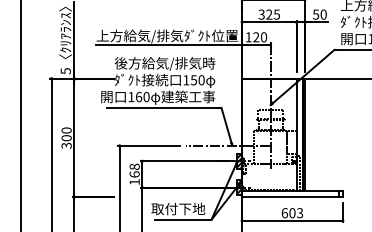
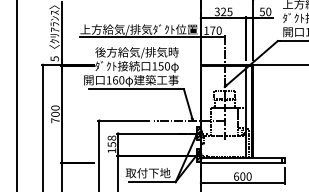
text: (256, 37) -> (212, 30), 120 -> 170
text: (66, 145) -> (55, 120), 300 -> 700
text: (134, 174) -> (111, 144), 168 -> 158
text: (300, 213) -> (249, 176), 603 -> 600

